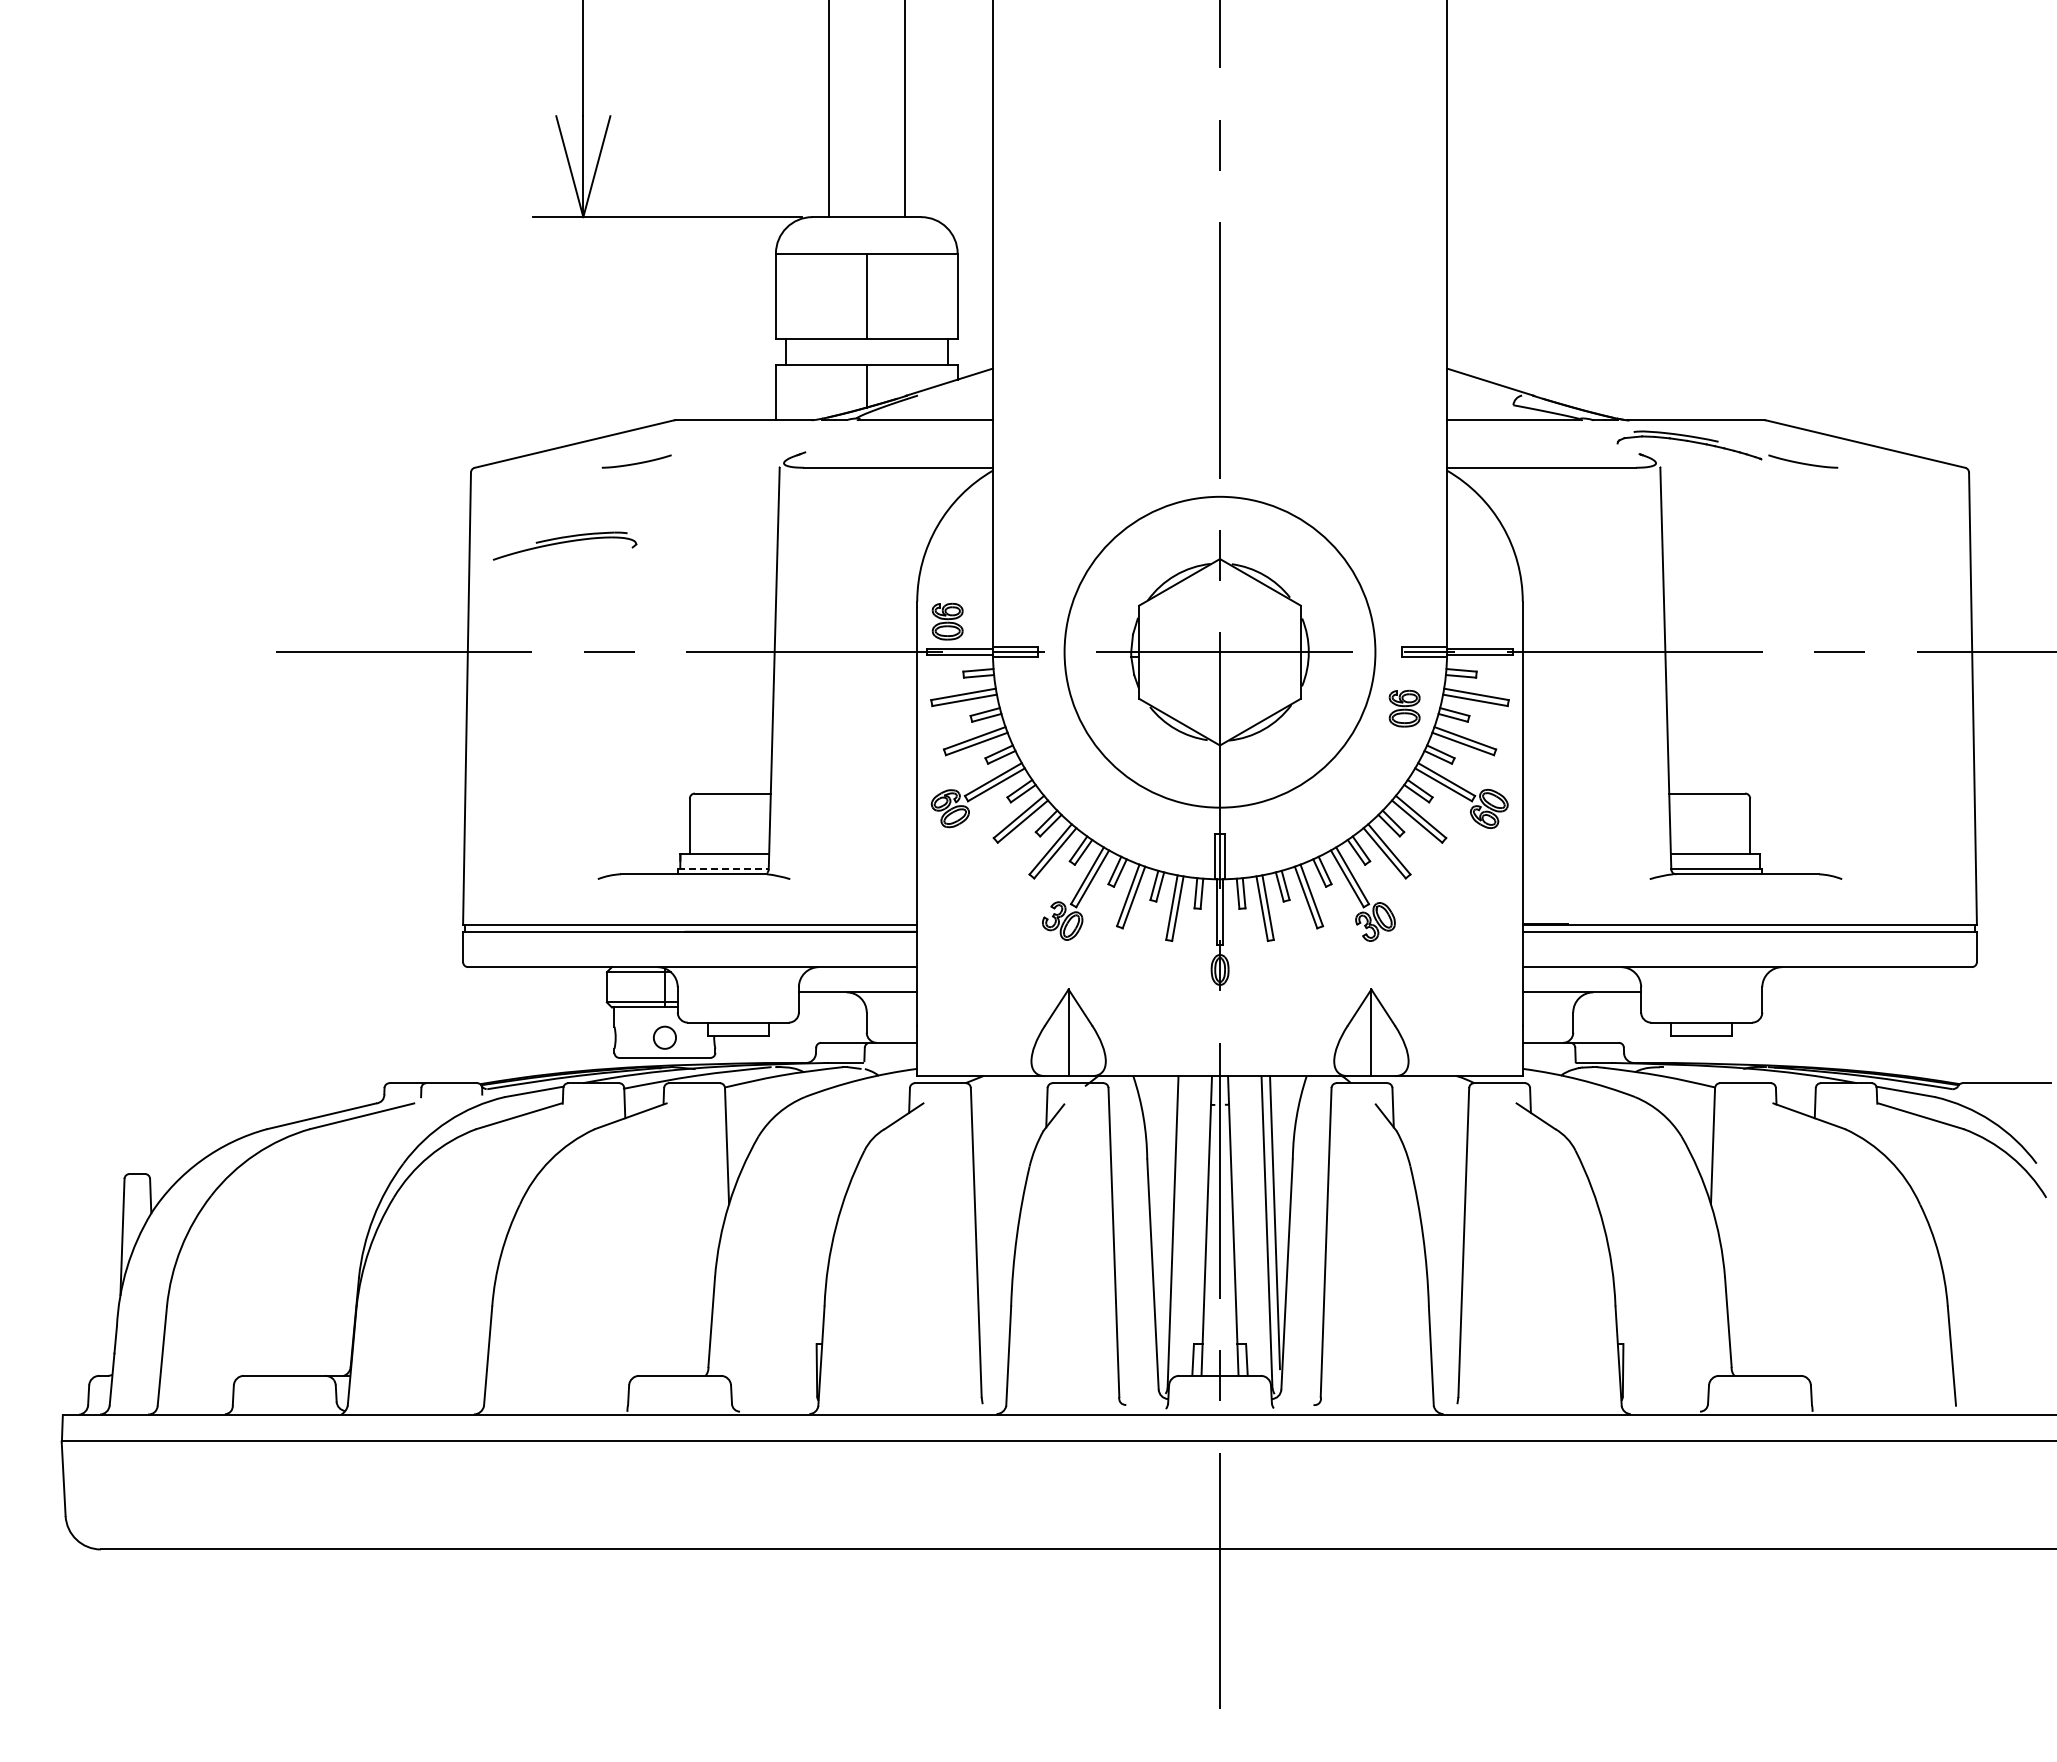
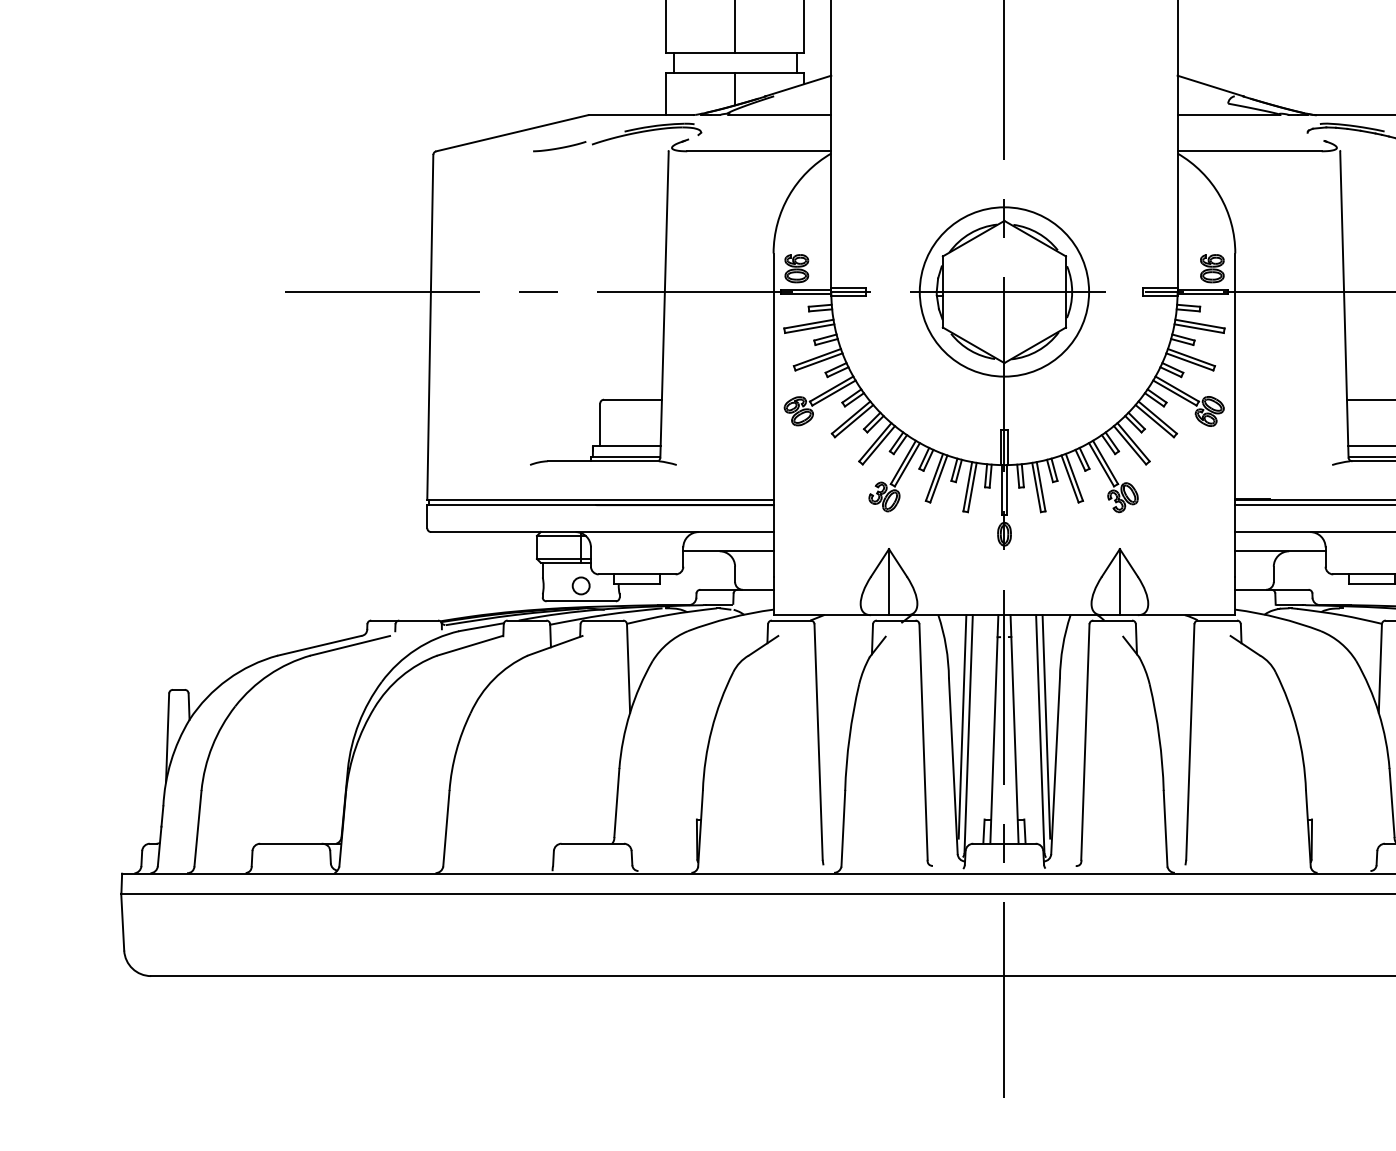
part: (565, 545) -> (647, 133), moved
circle: (1220, 652) -> (1004, 292), size x0.71
part: (1404, 708) -> (1212, 268), moved
line: (723, 869) -> (625, 457), dashed -> solid
line: (1165, 1222) -> (962, 726), added

